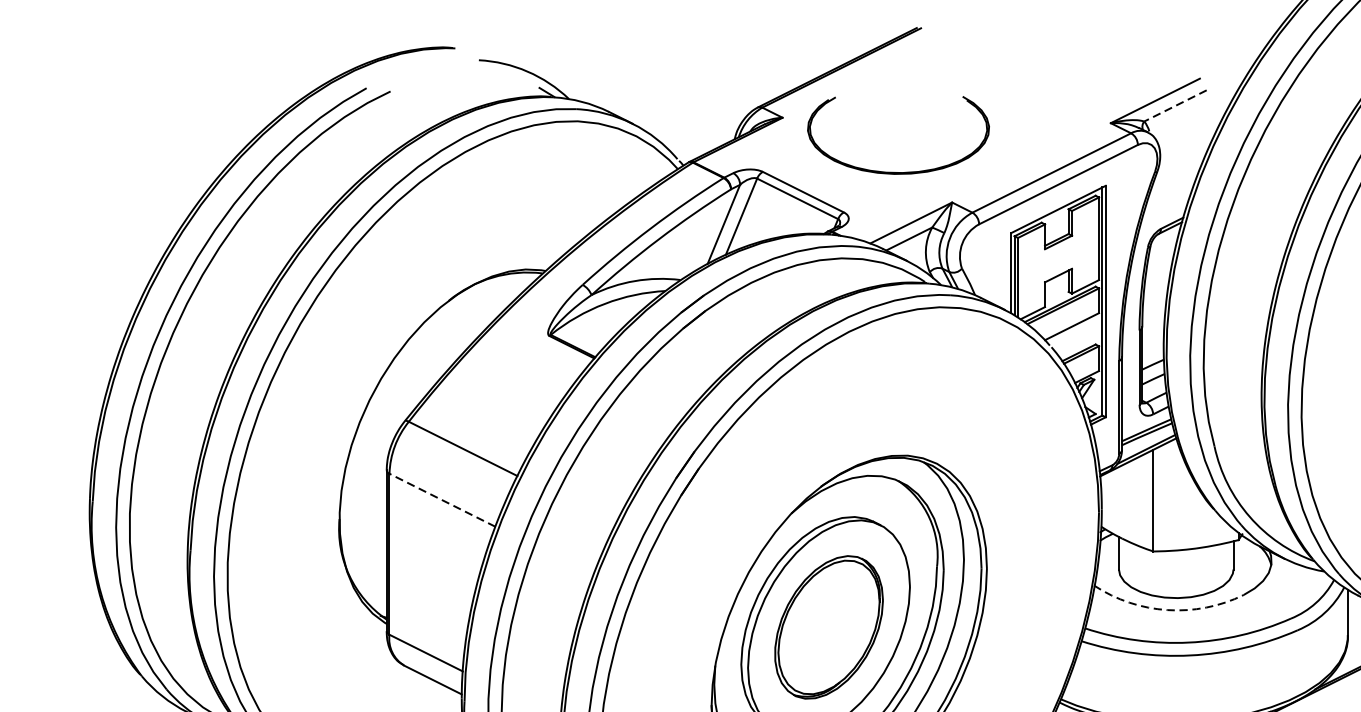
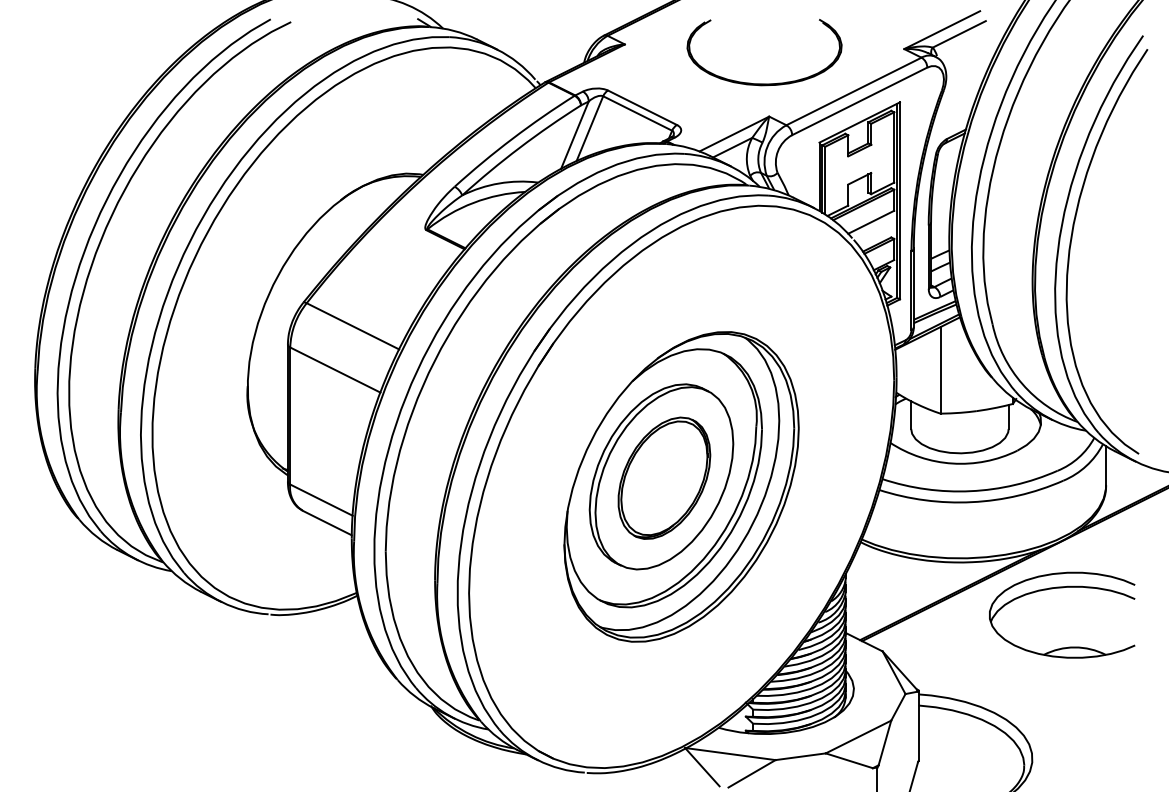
line: (1175, 106) -> (959, 34), dashed -> solid
part: (898, 171) -> (764, 83), moved
line: (441, 499) -> (334, 369), dashed -> solid
arc: (1167, 610) -> (952, 463), dashed -> solid

